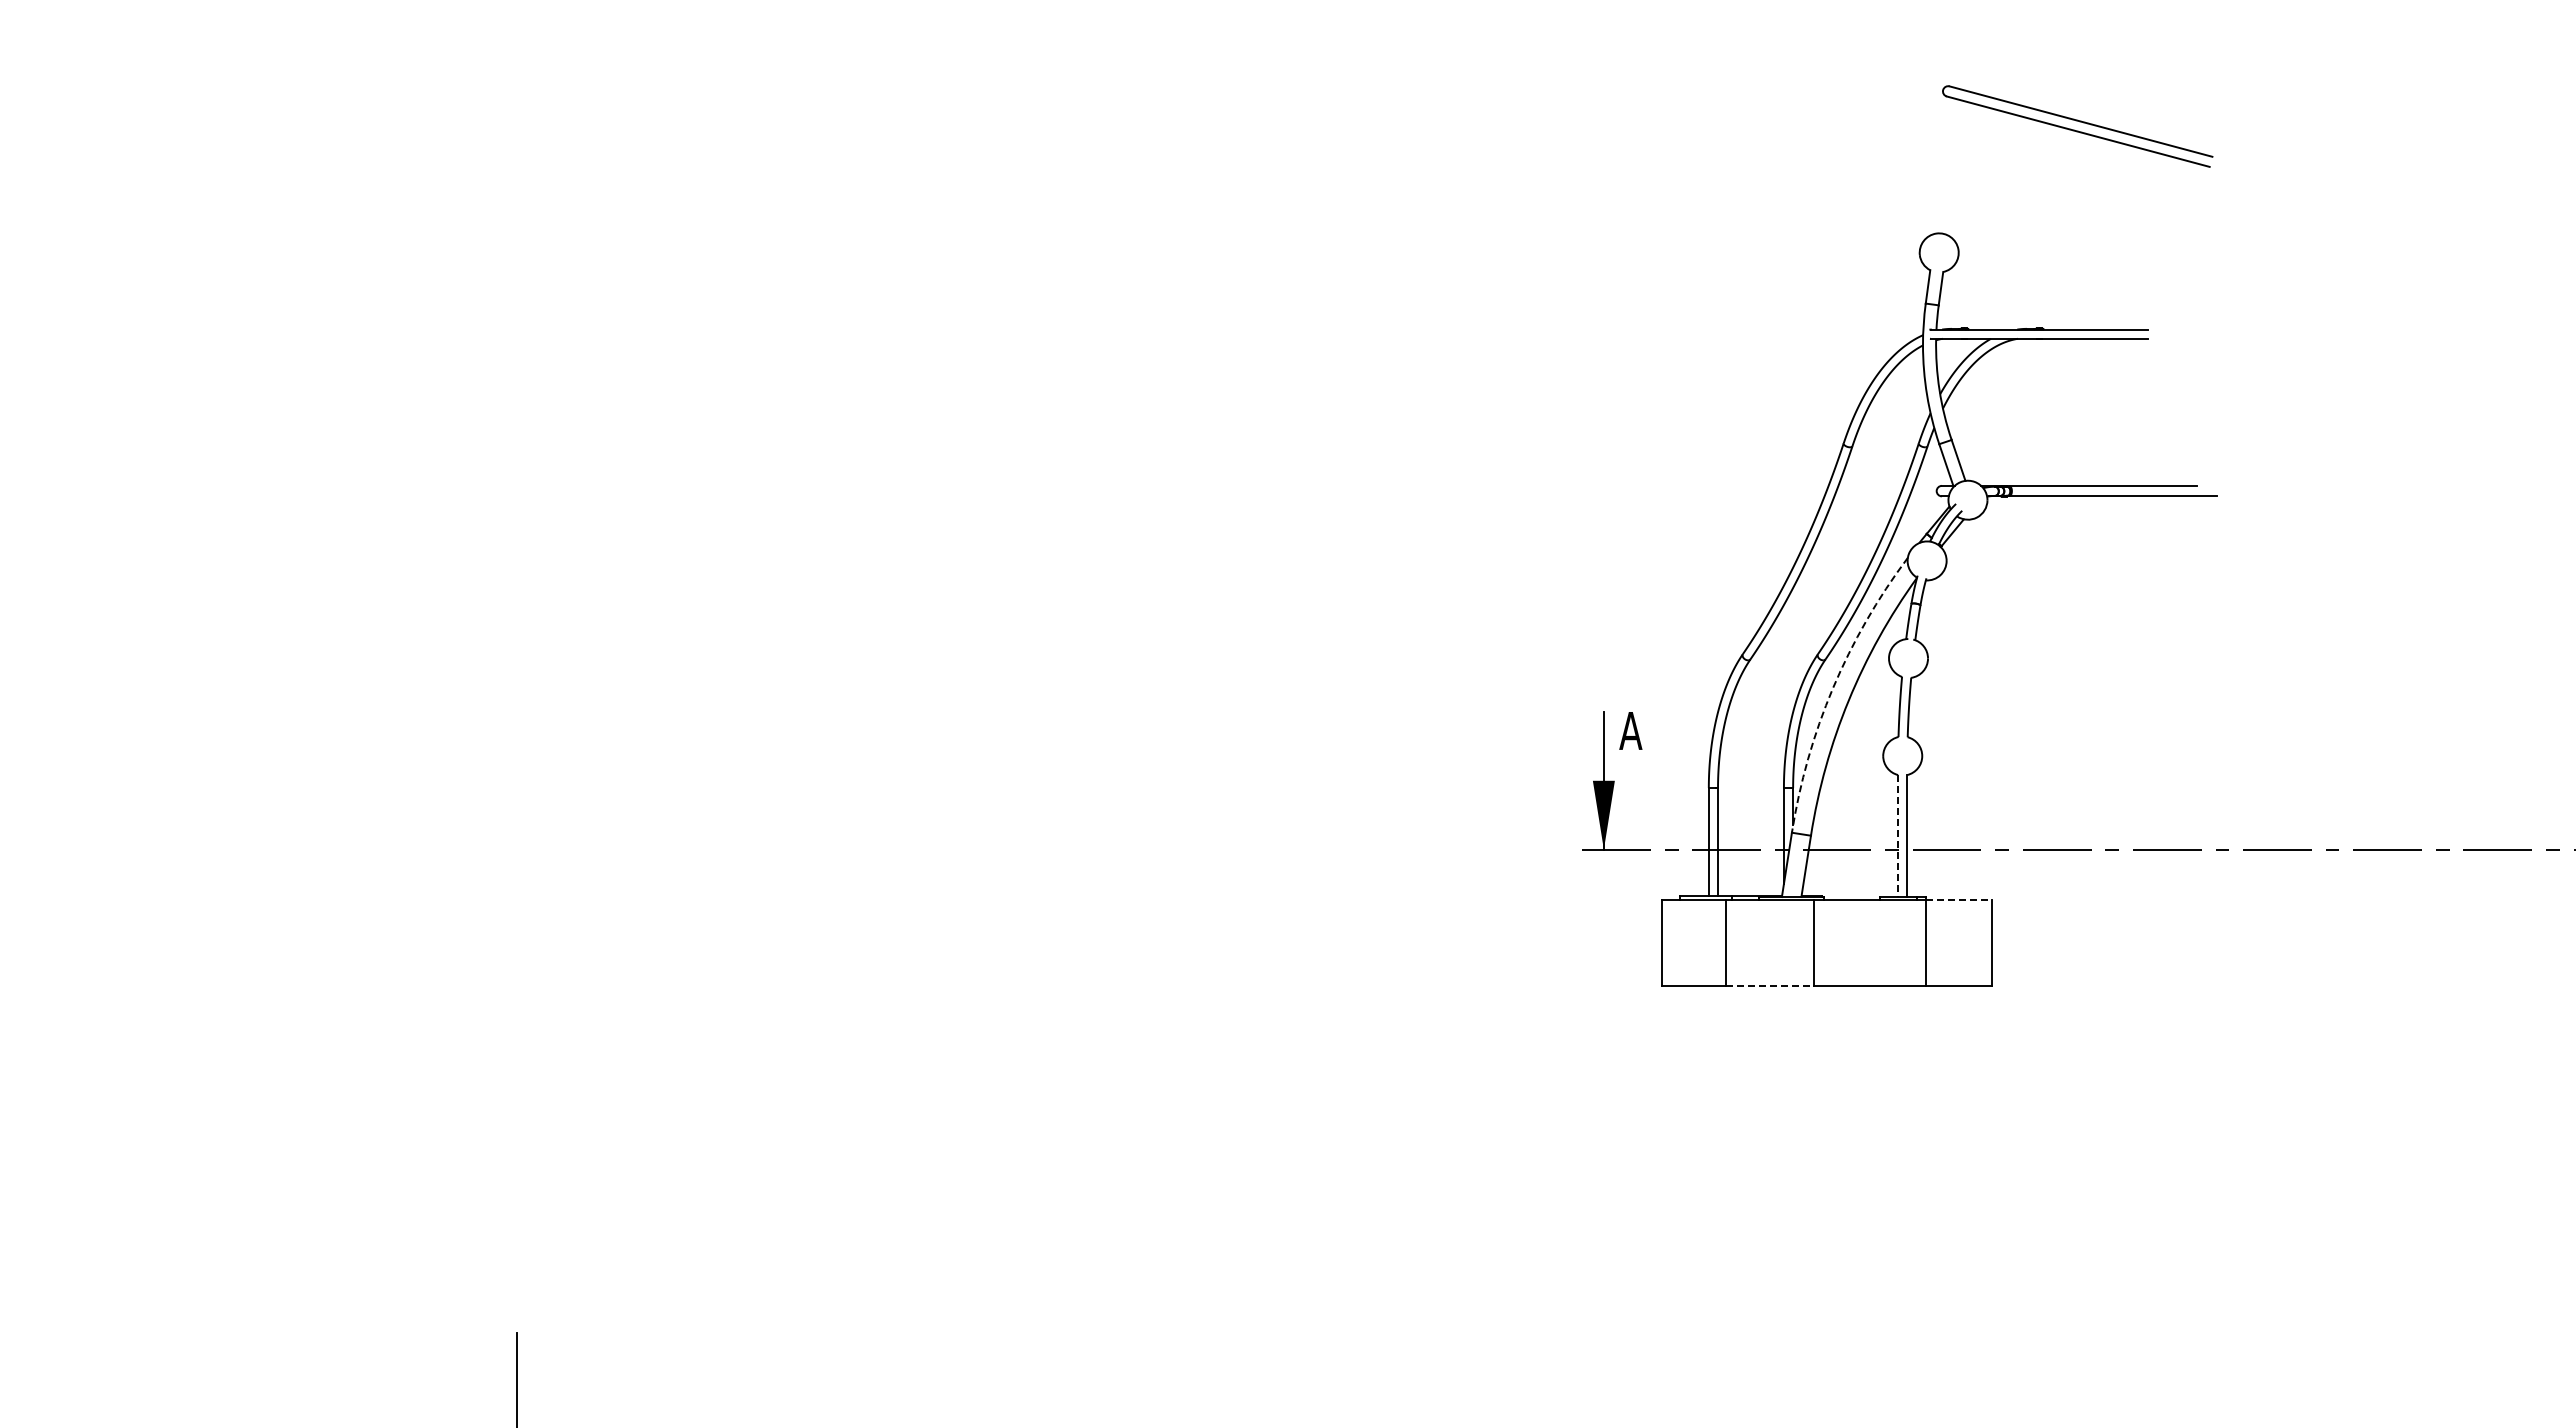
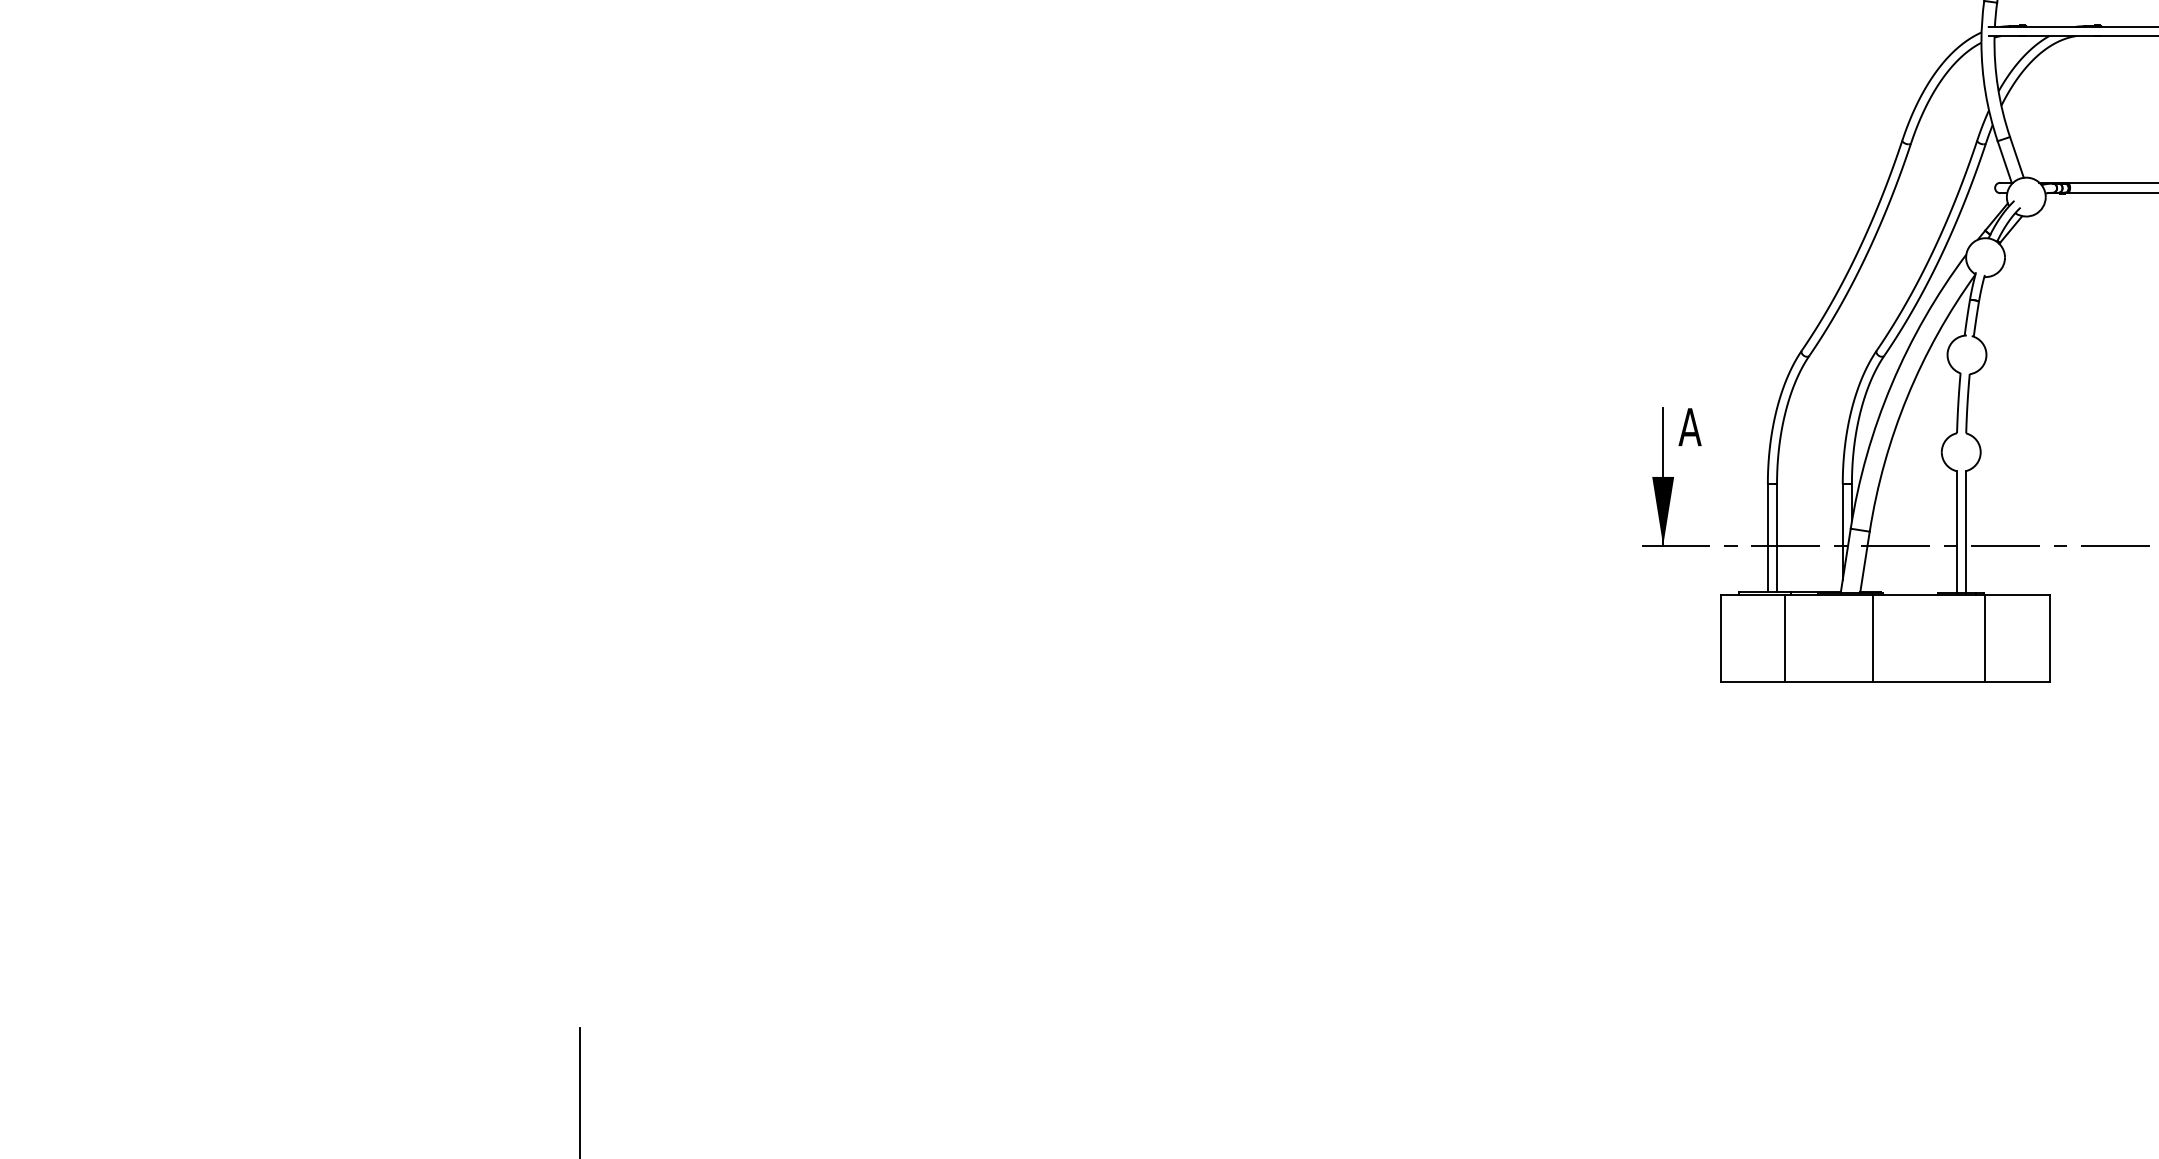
arc: (1833, 688) -> (1892, 384), dashed -> solid
line: (1898, 836) -> (1957, 532), dashed -> solid
line: (1959, 899) -> (2017, 595), dashed -> solid
line: (1770, 986) -> (1829, 682), dashed -> solid

